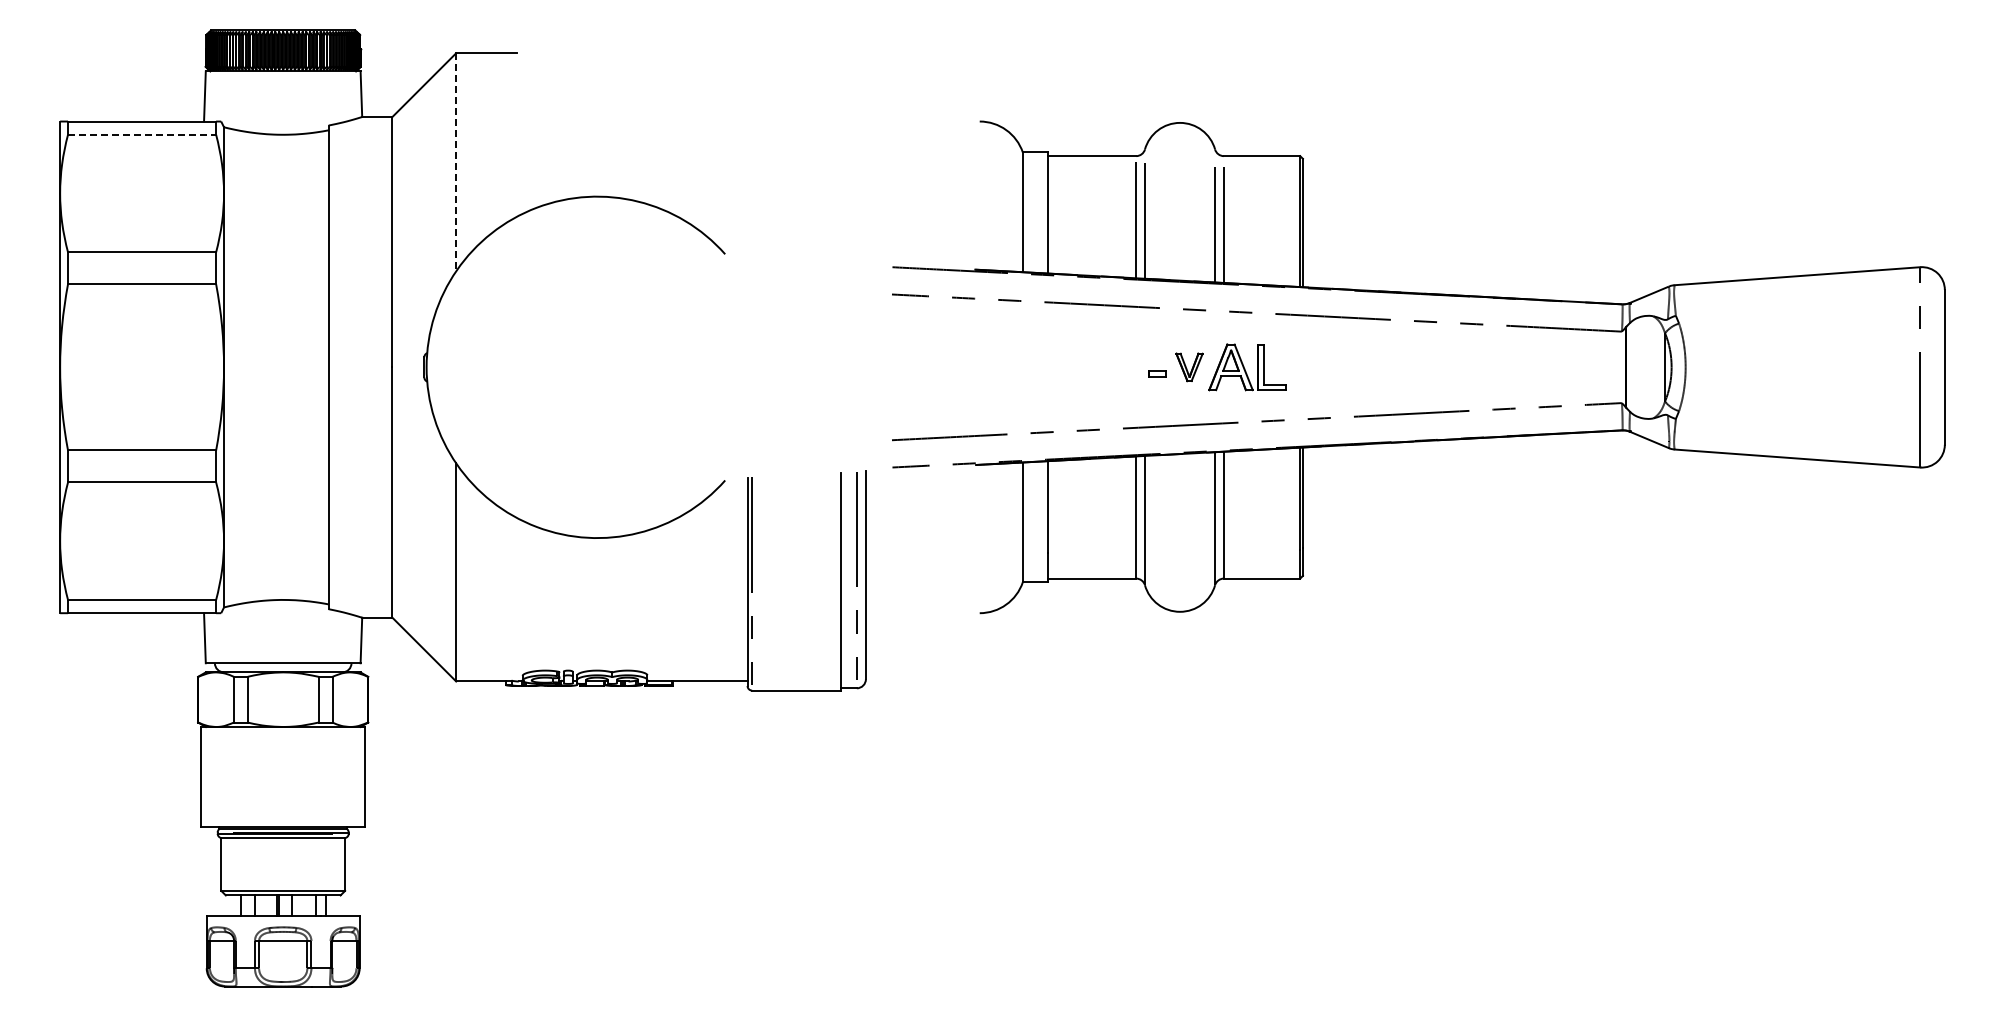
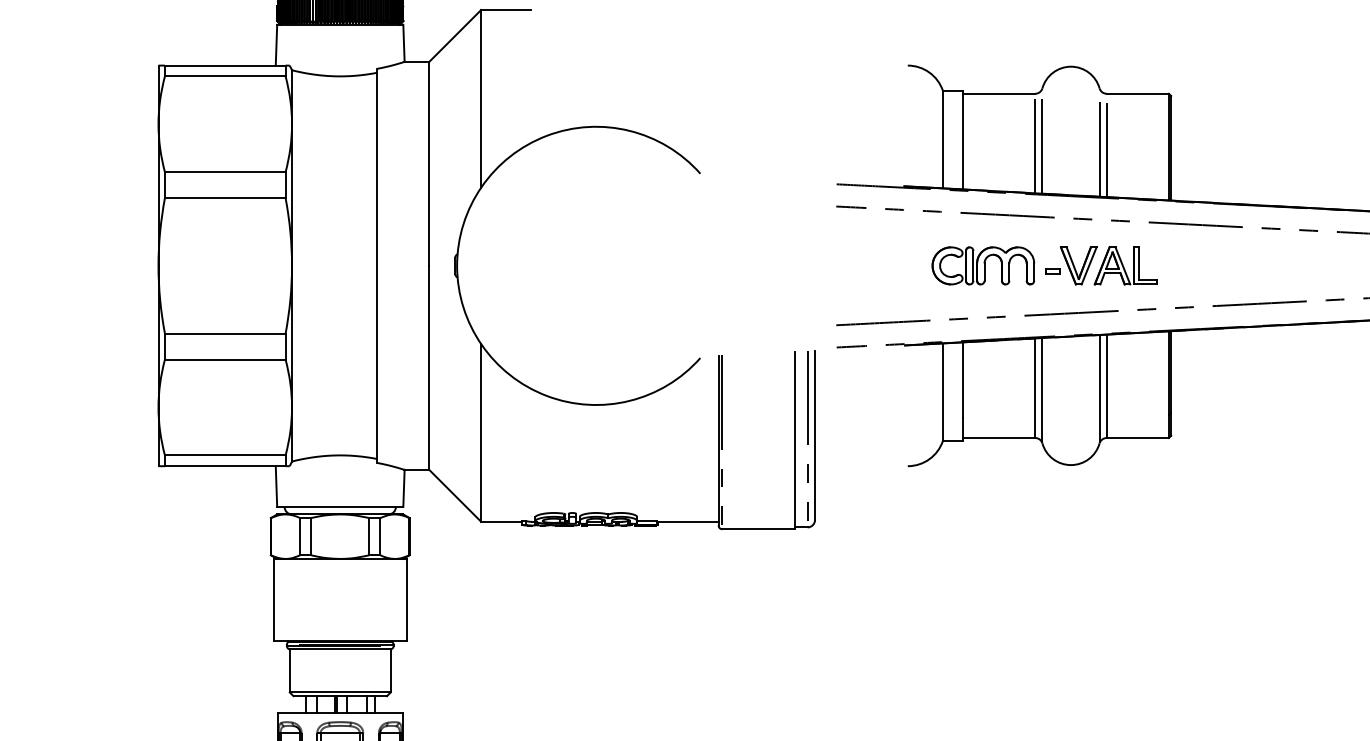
line: (142, 134) -> (225, 76), dashed -> solid
line: (456, 162) -> (481, 98), dashed -> solid
part: (1072, 366) -> (983, 265), added
part: (1189, 367) -> (1078, 266), size x1.67

